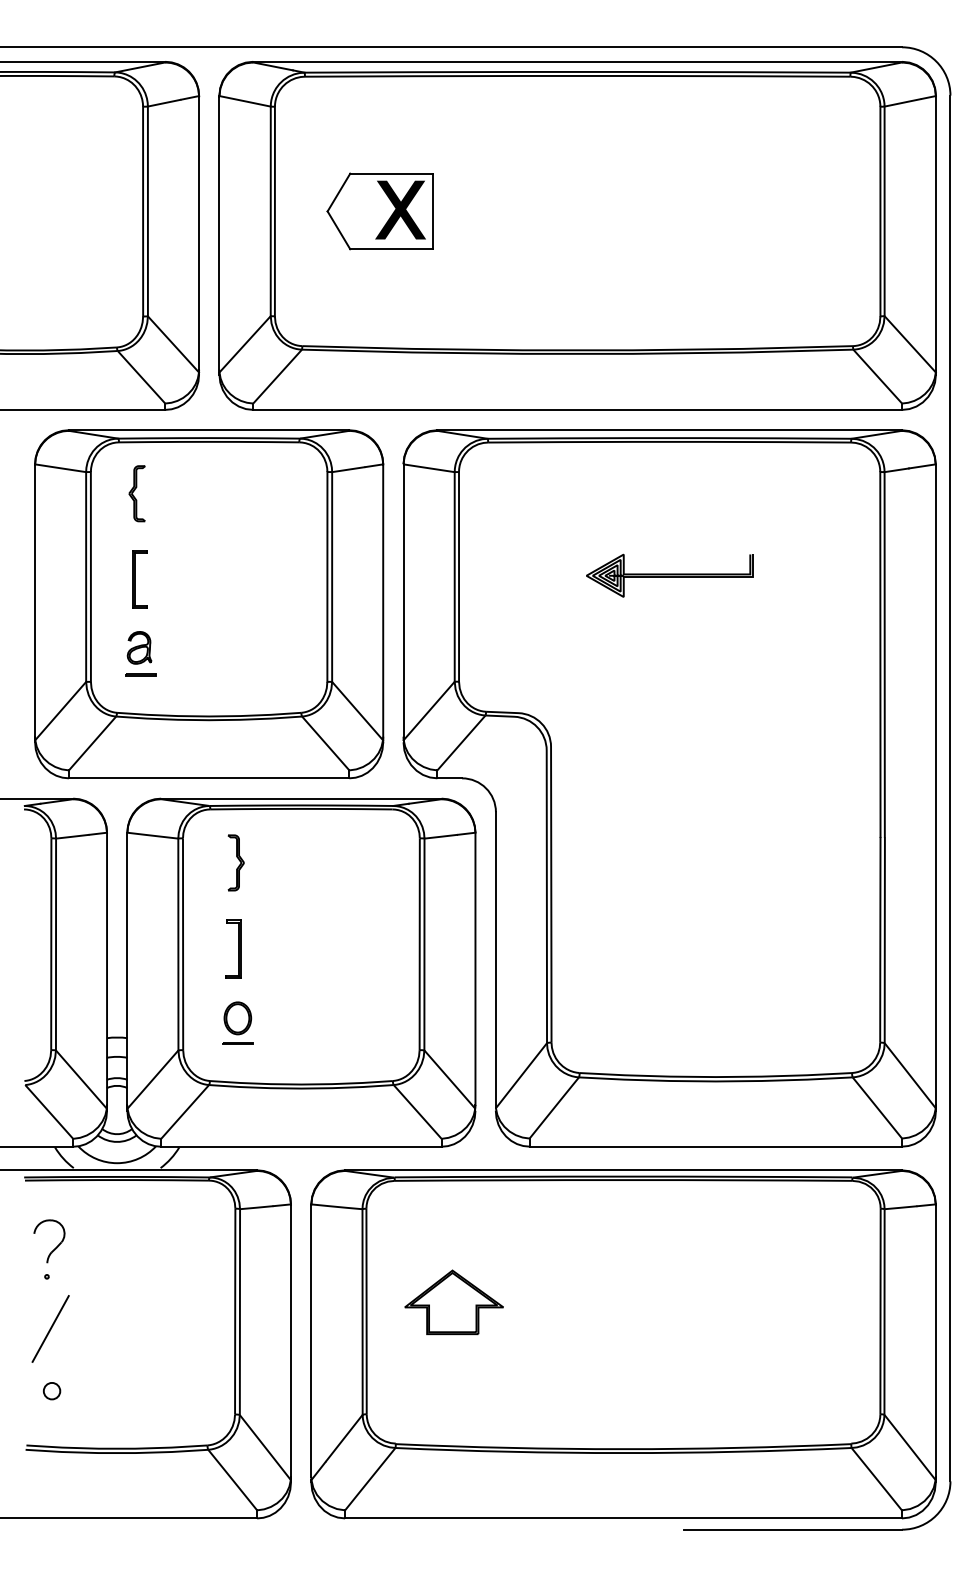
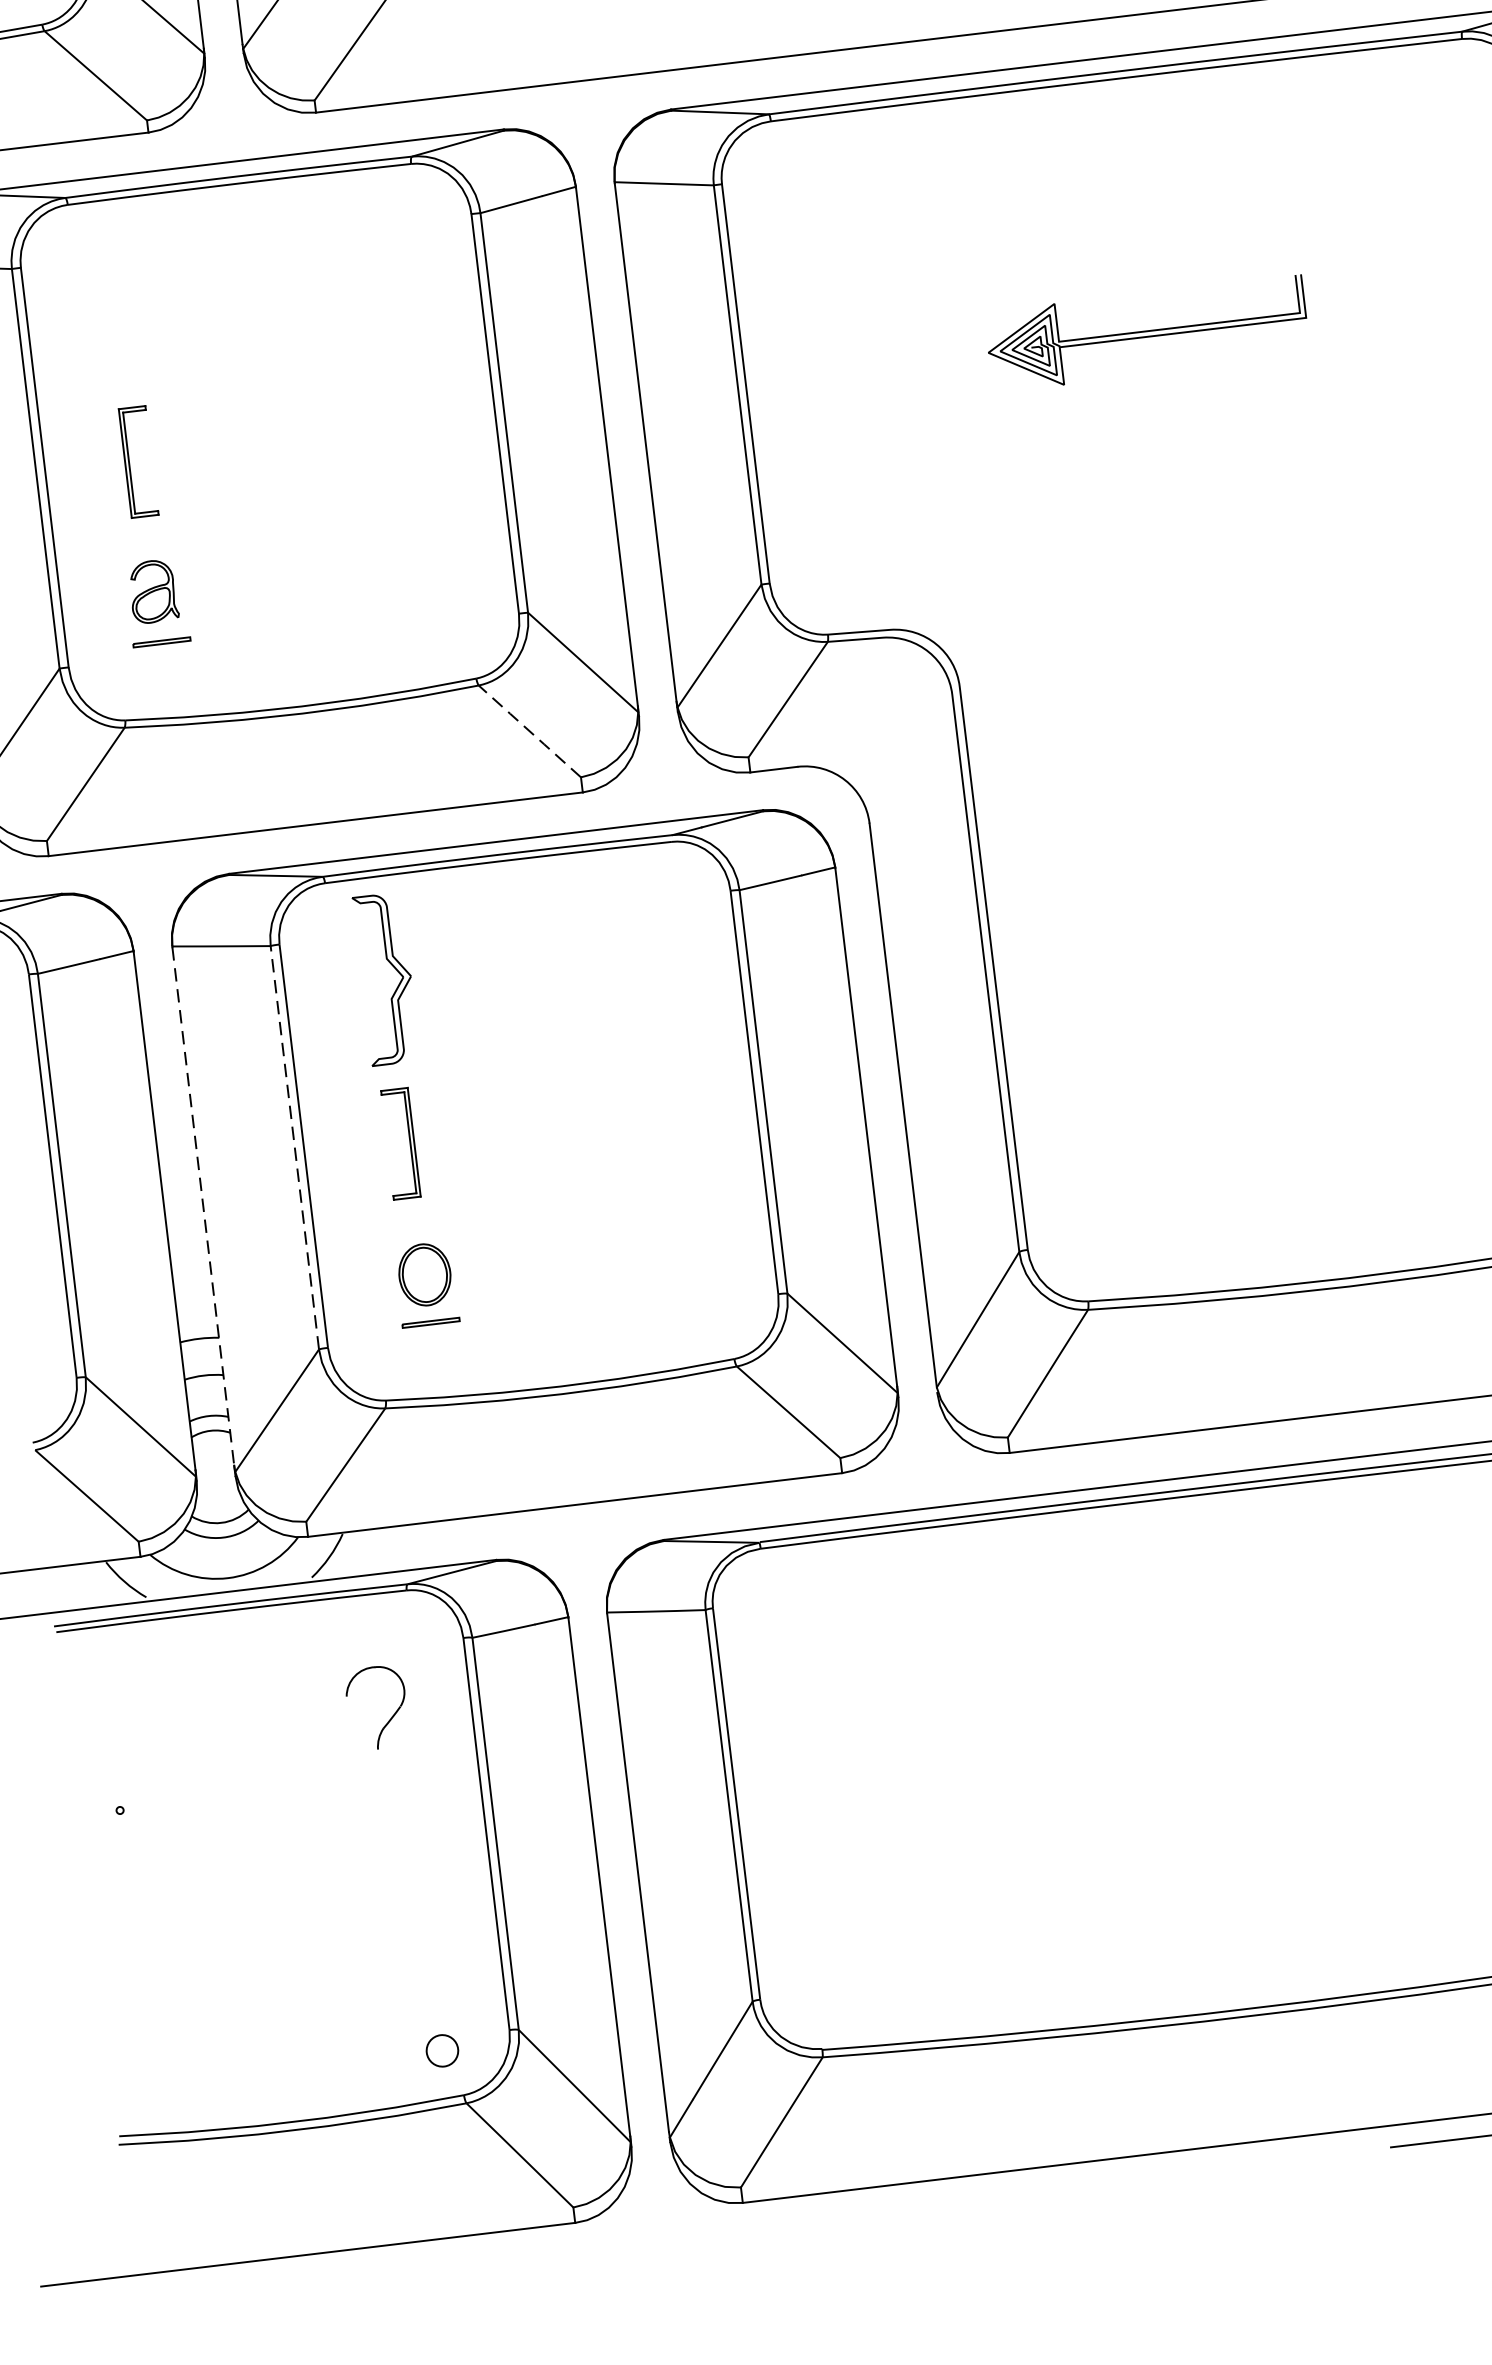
part: (136, 493) -> (112, 298), removed
line: (325, 742) -> (529, 729), solid -> dashed
part: (235, 862) -> (385, 978), size x1.6
line: (178, 944) -> (295, 1147), solid -> dashed
line: (127, 969) -> (203, 1206), solid -> dashed
part: (55, 1247) -> (390, 1717), moved
part: (453, 1302) -> (900, 1767), removed
line: (50, 1328) -> (138, 1908), removed
circle: (52, 1391) -> (443, 2051), moved

